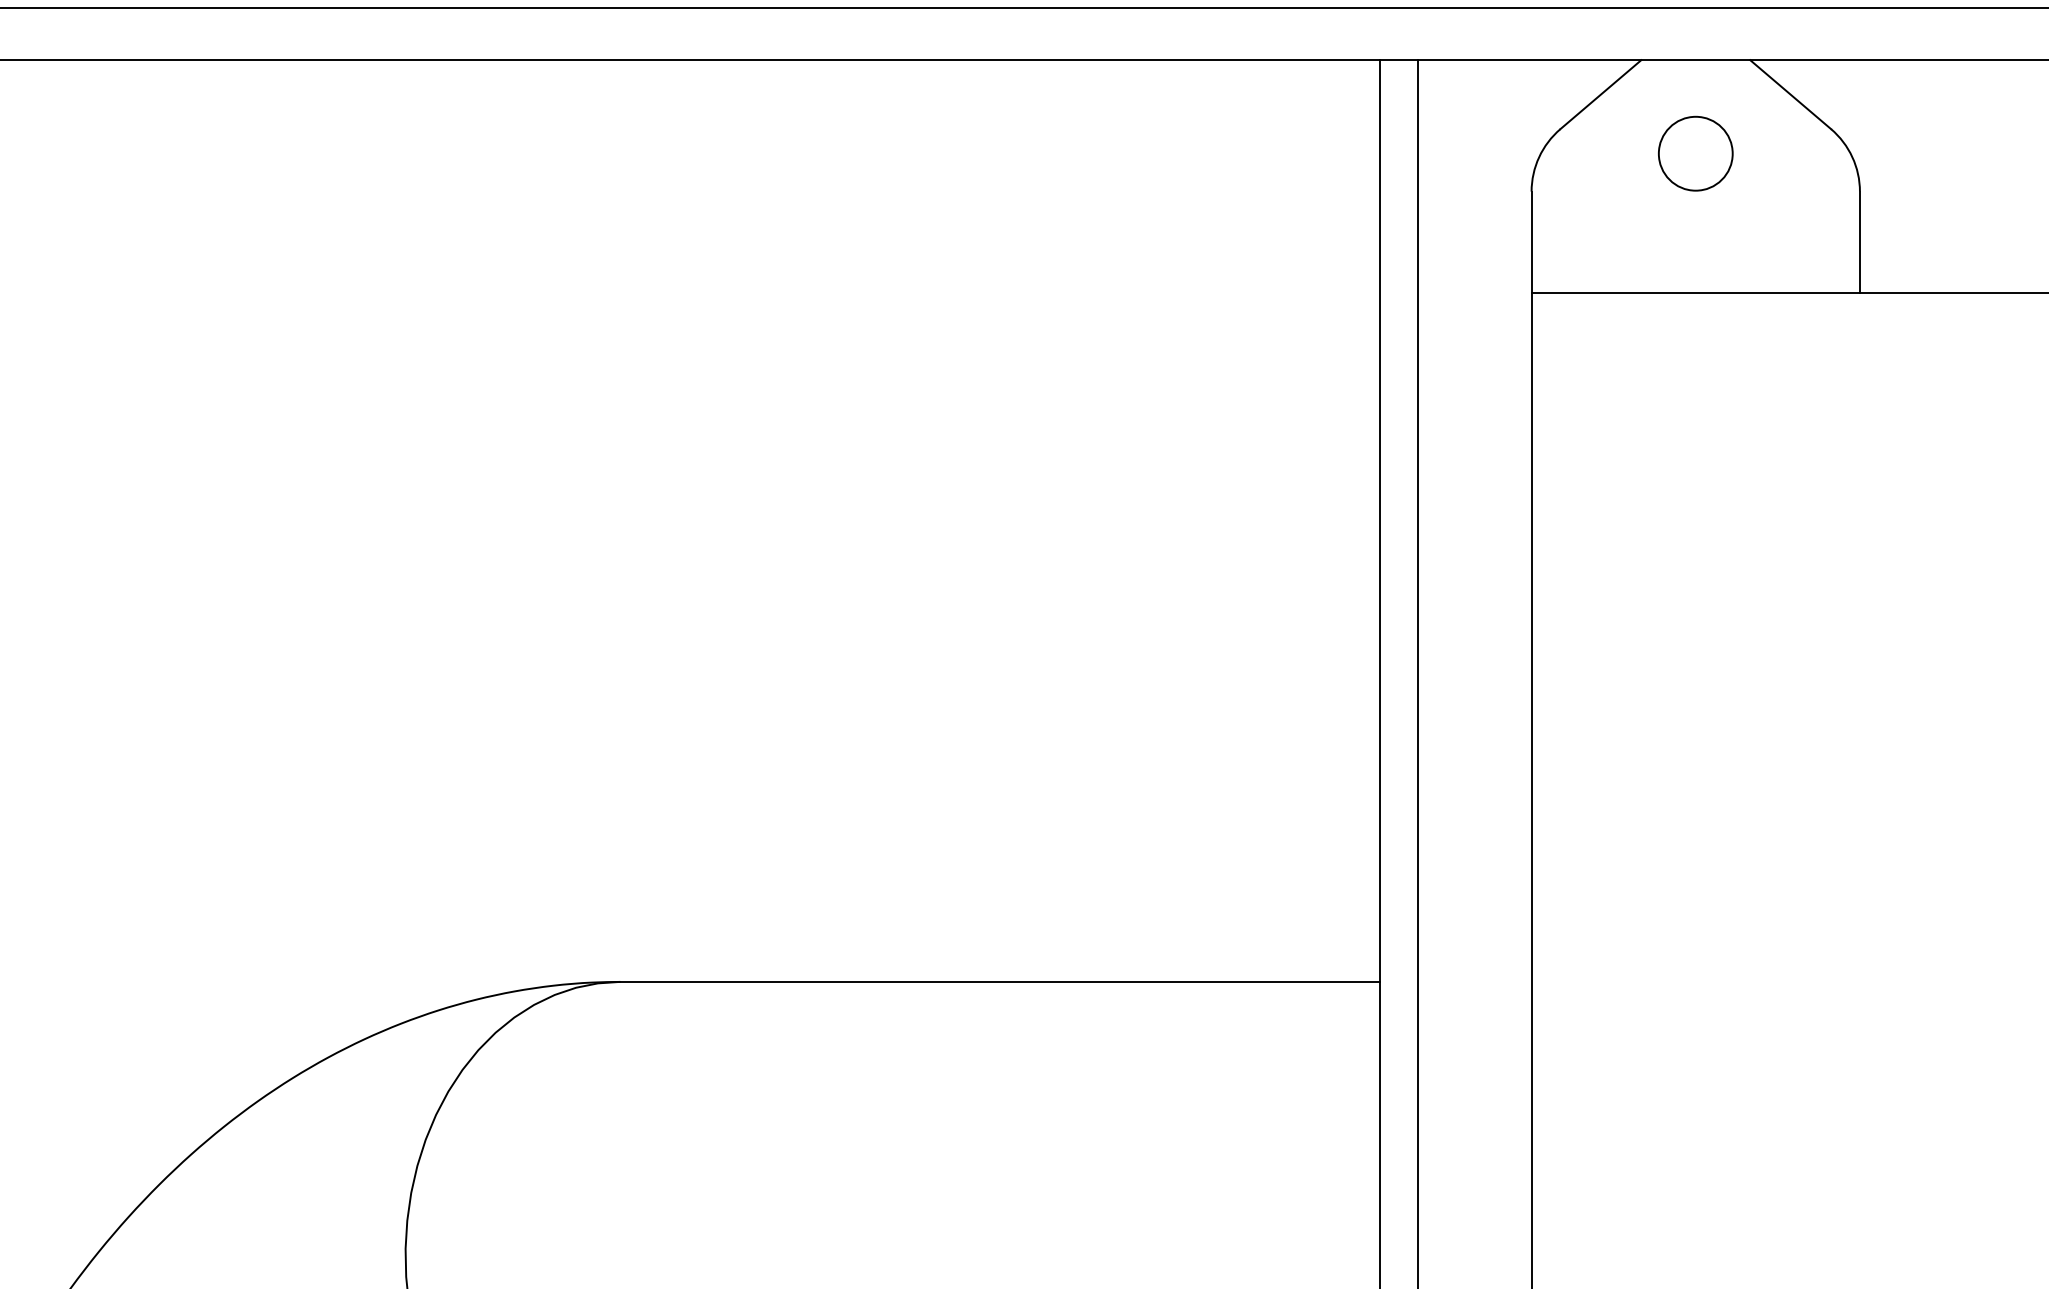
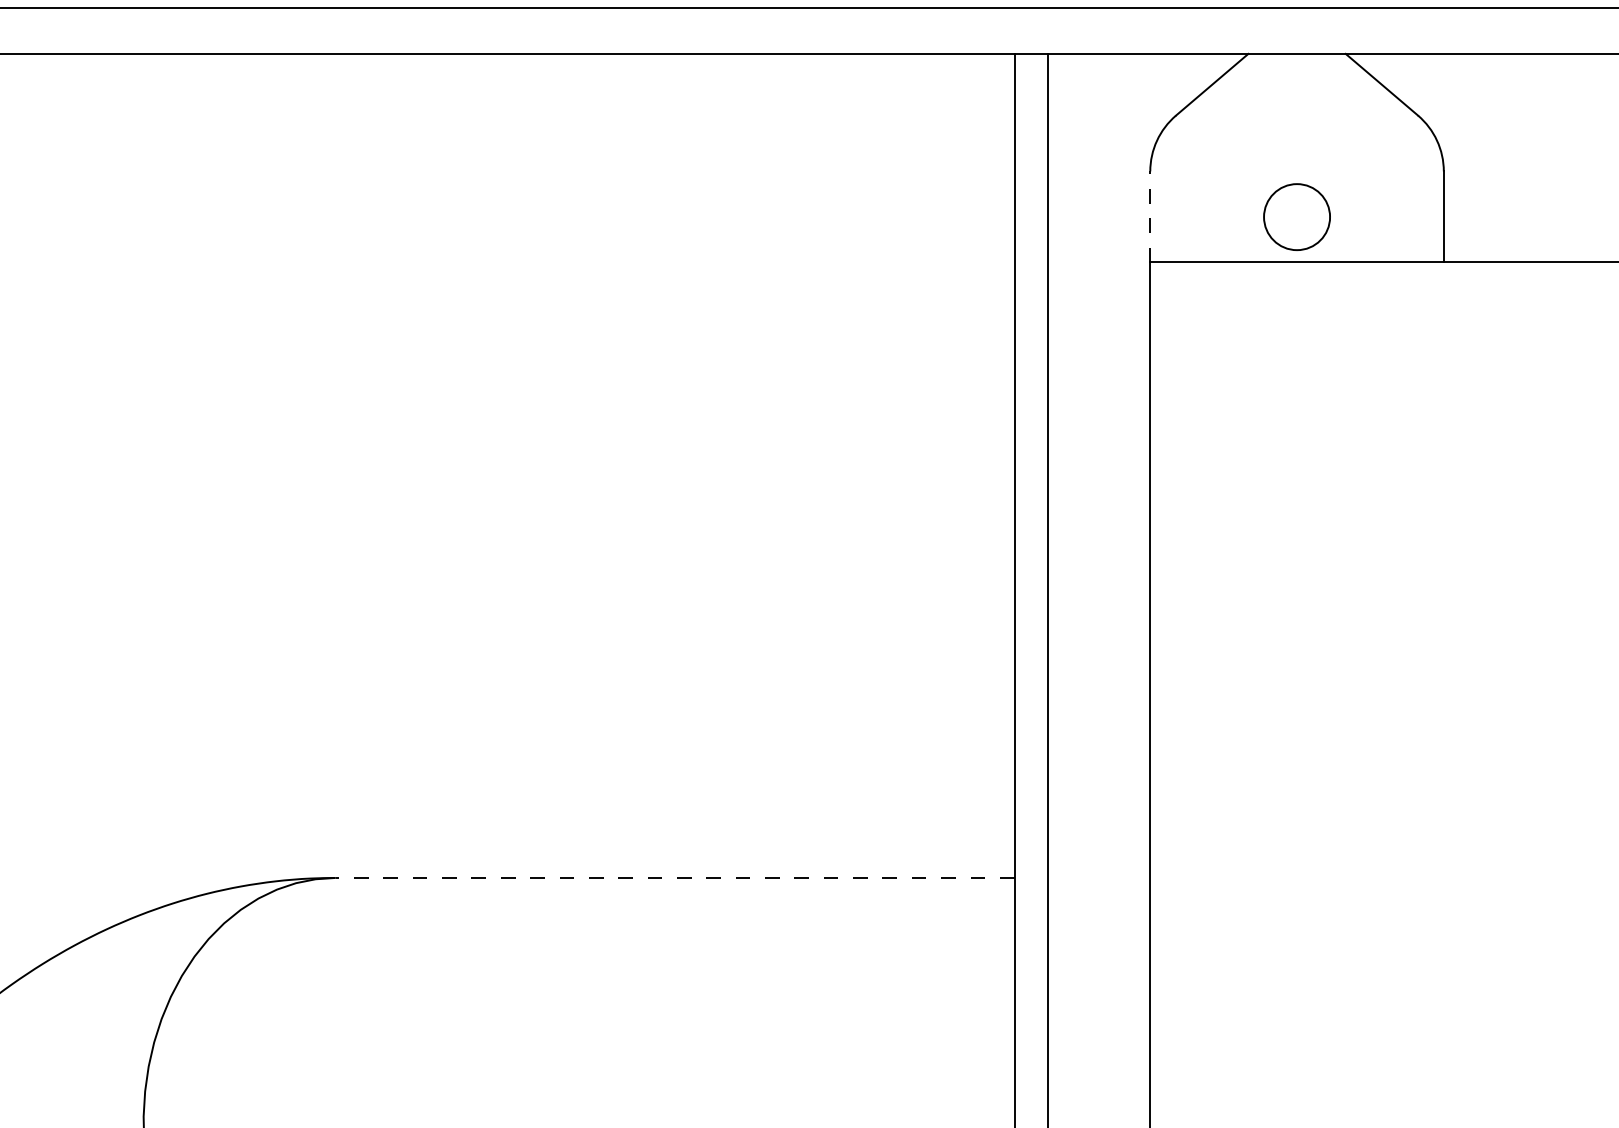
circle: (1695, 153) -> (1296, 216), moved
line: (1531, 242) -> (1150, 216), solid -> dashed
line: (1000, 981) -> (675, 877), solid -> dashed

